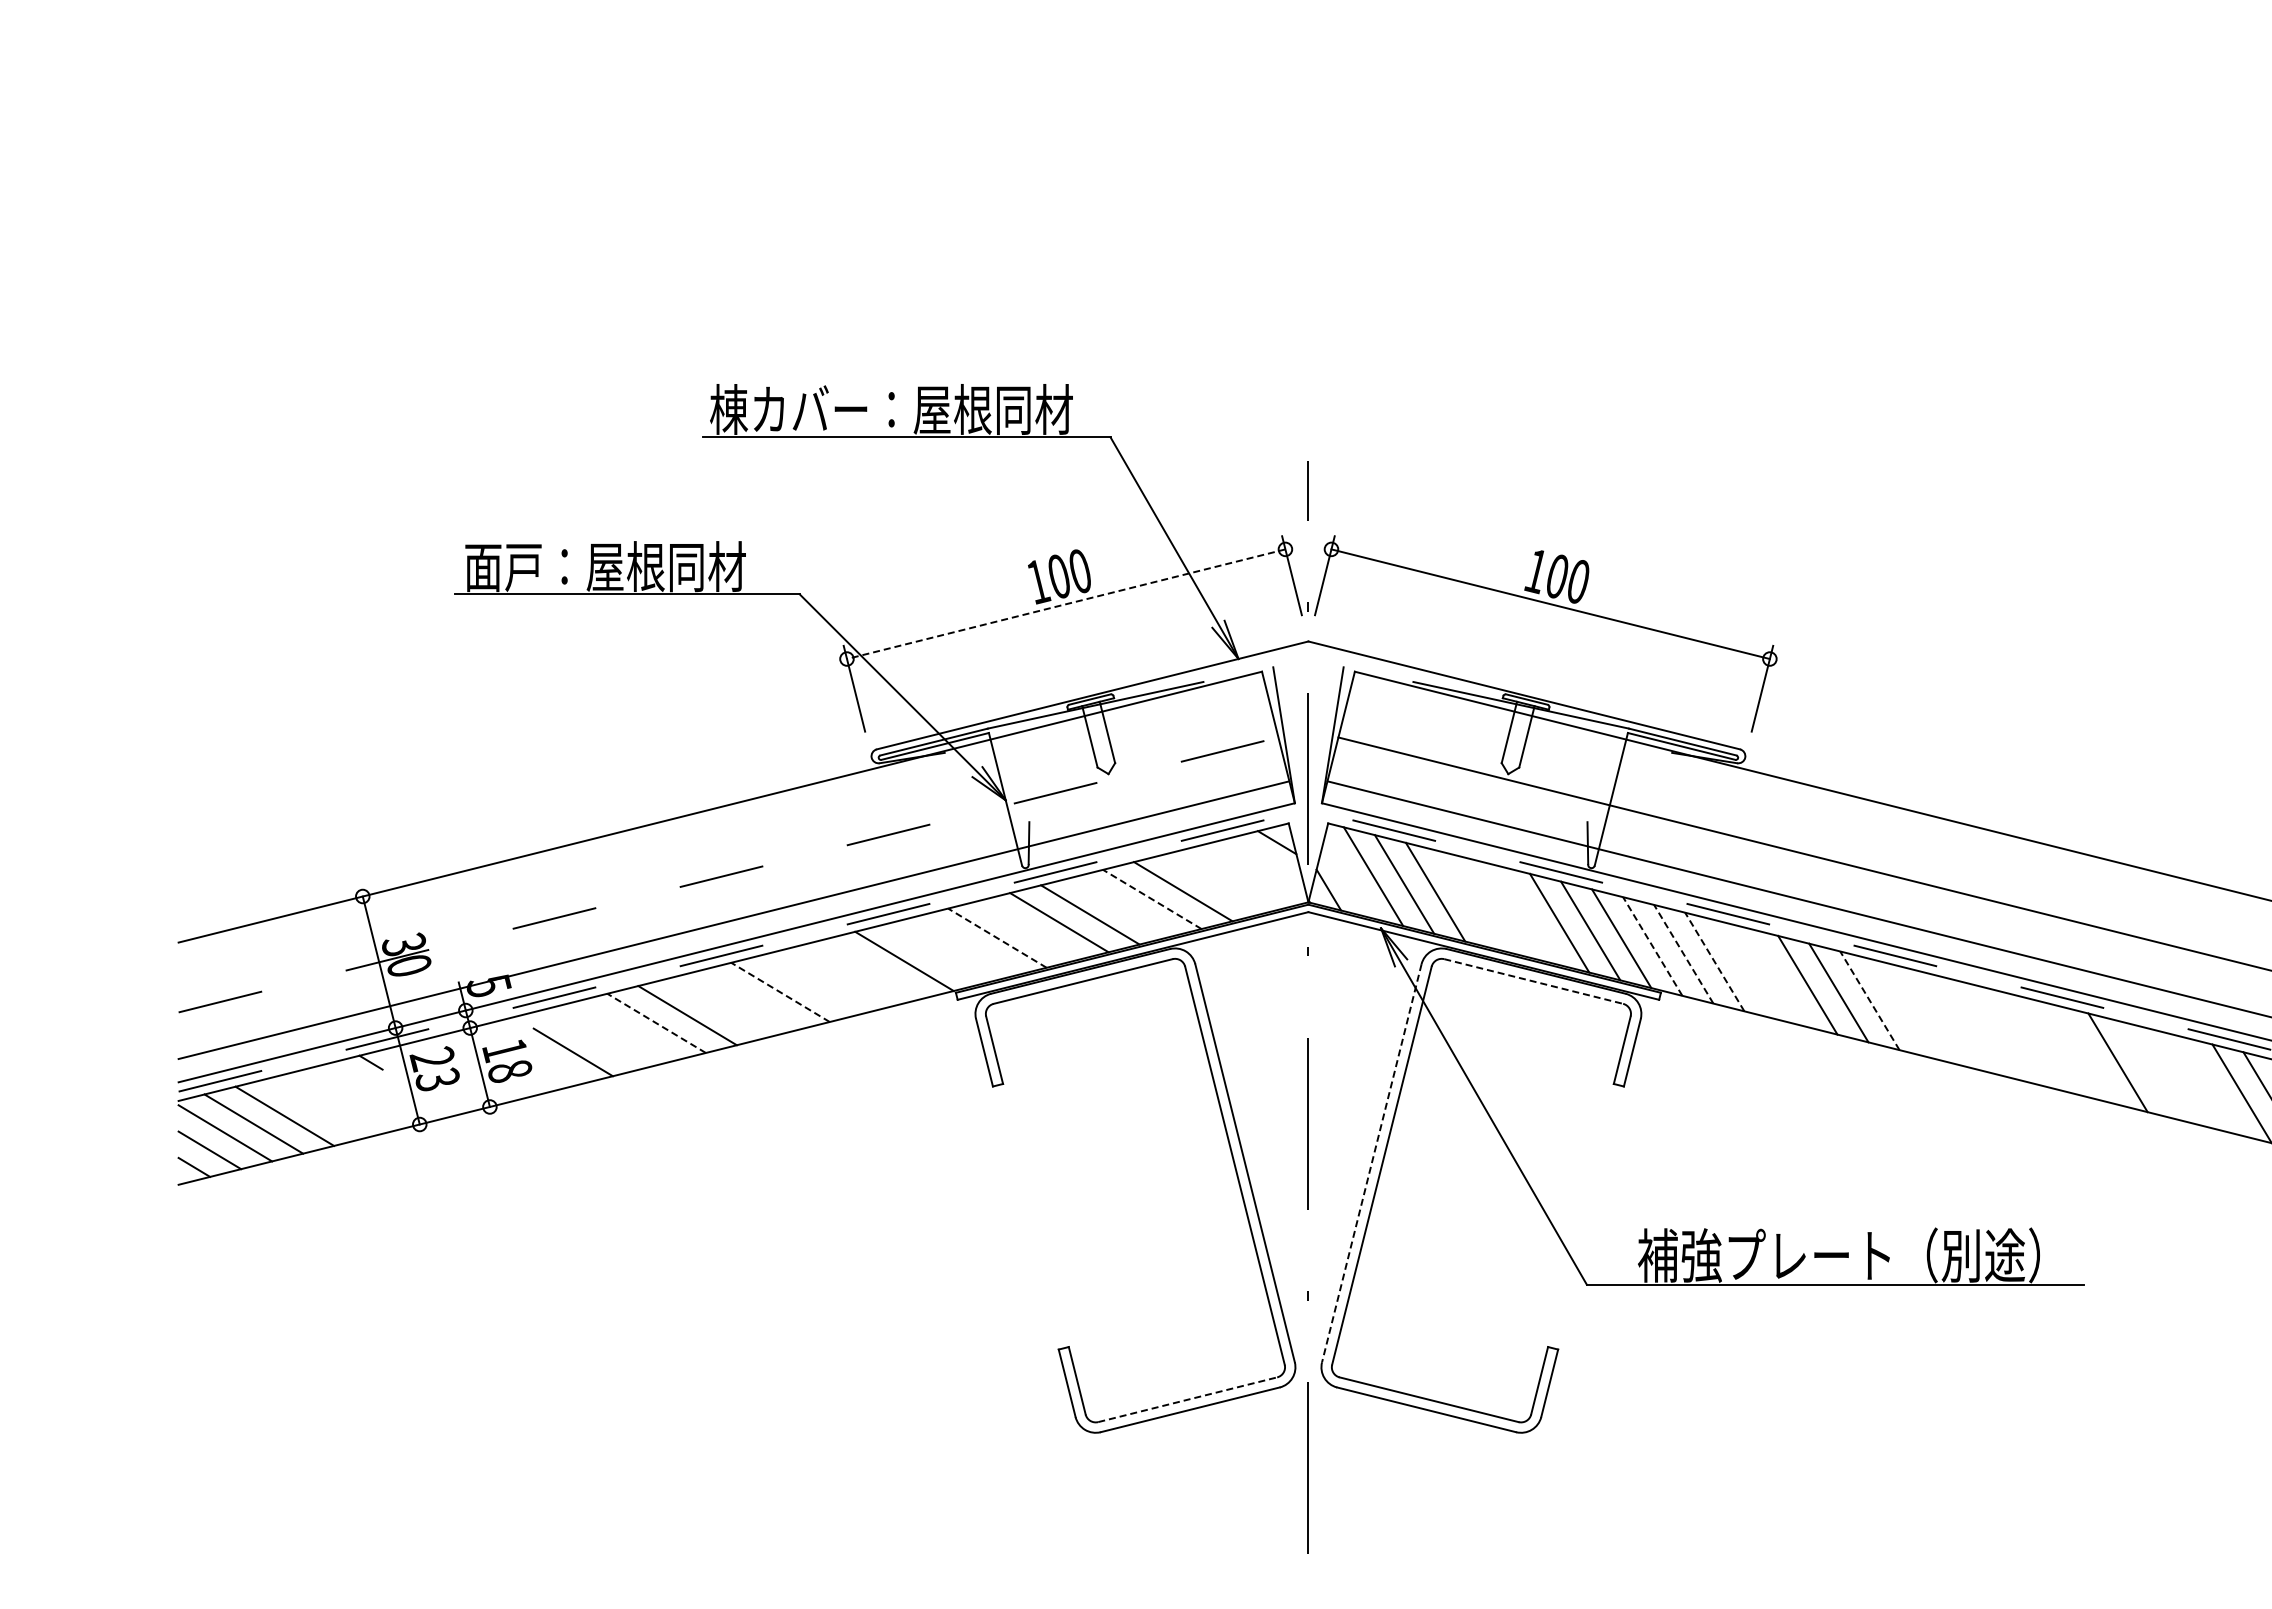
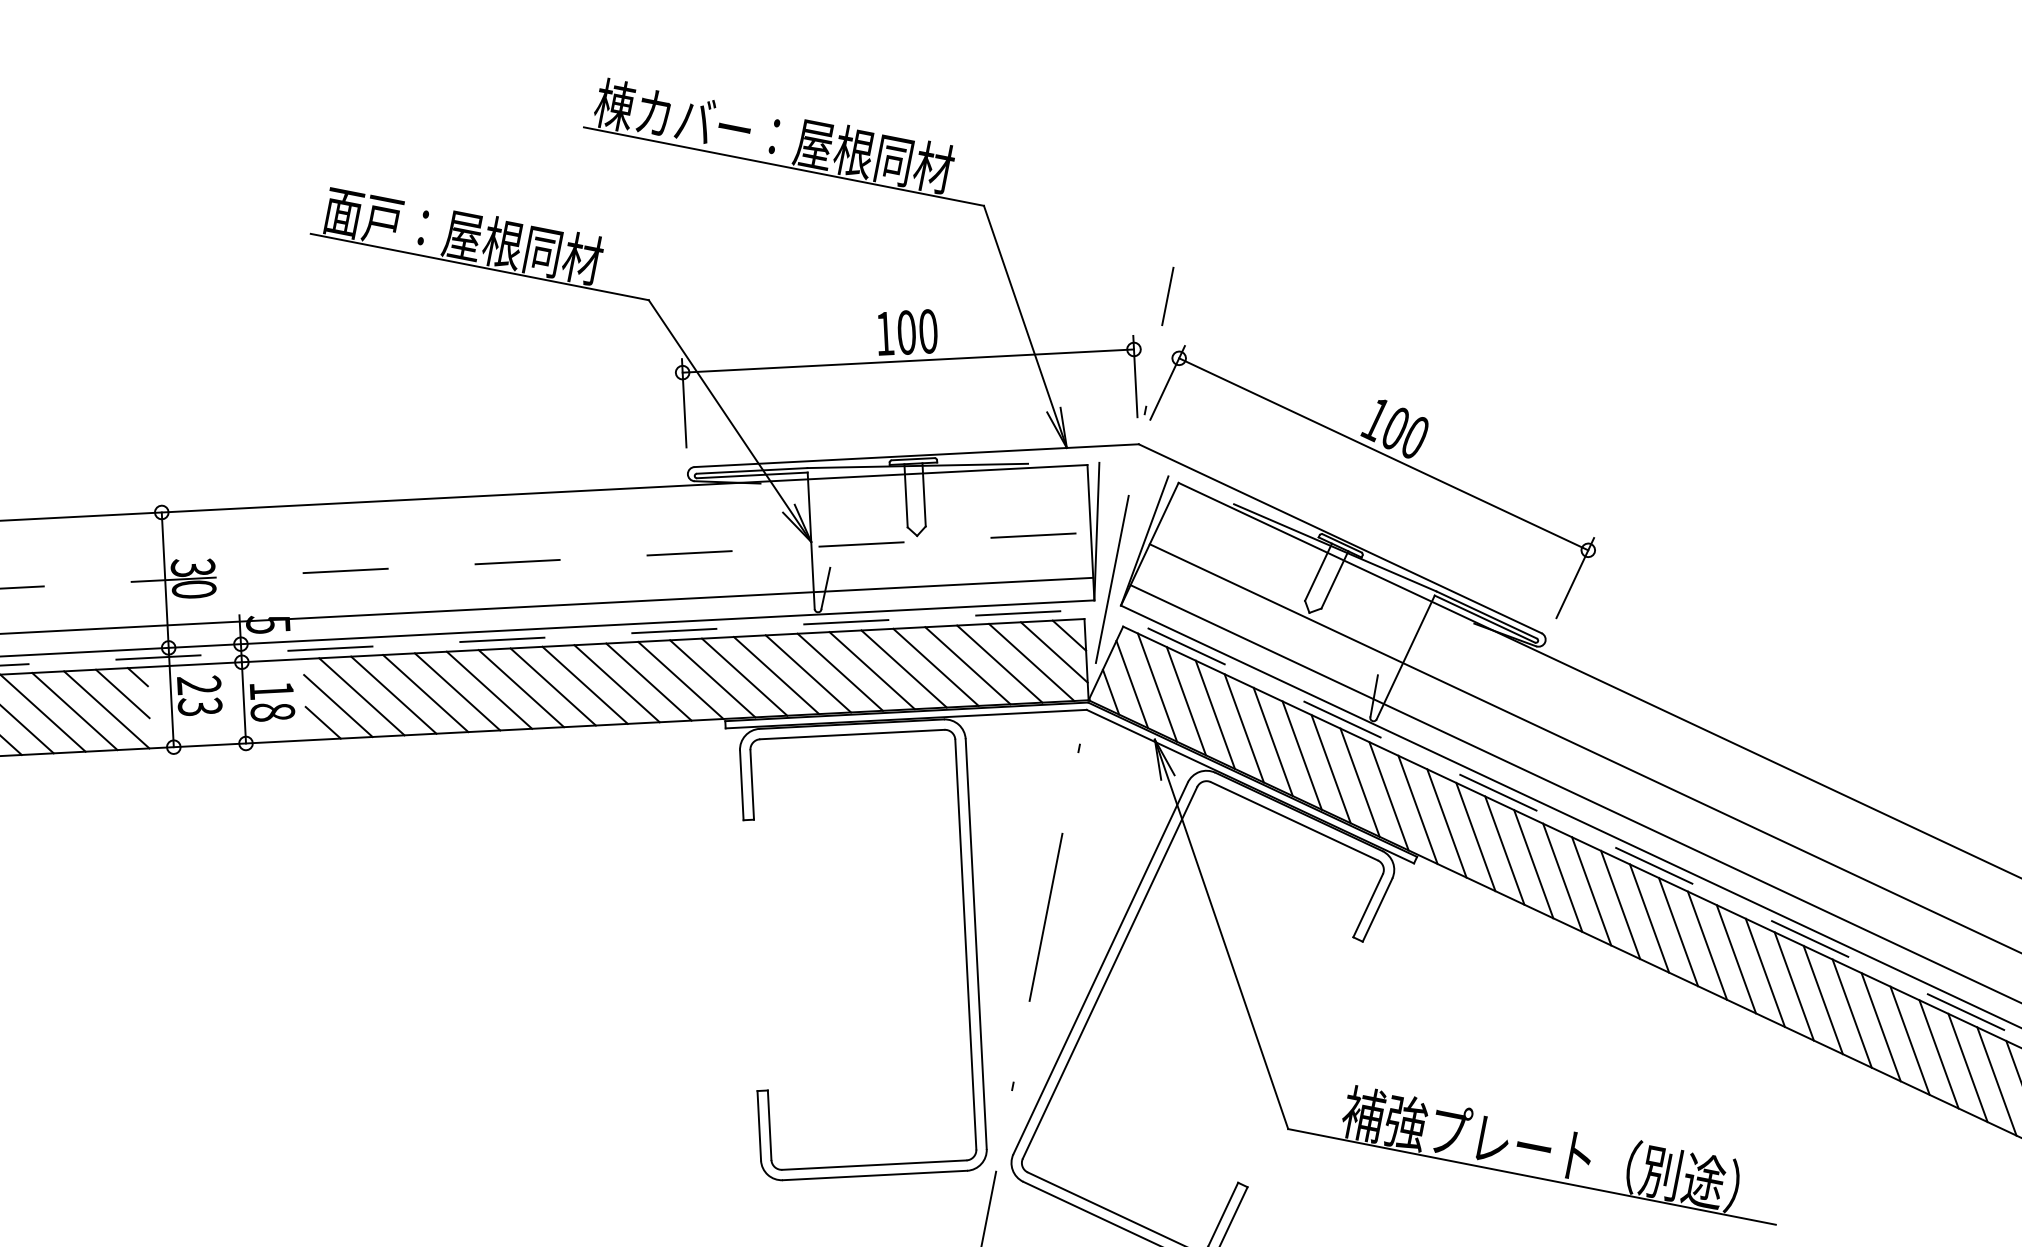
line: (1066, 604) -> (908, 361), dashed -> solid
line: (1265, 861) -> (1054, 651), added
line: (1245, 875) -> (1032, 661), added
line: (1348, 878) -> (1132, 684), added
line: (1214, 883) -> (1000, 663), added
line: (1151, 899) -> (935, 667), dashed -> solid
line: (1466, 899) -> (1244, 727), added
line: (1121, 906) -> (904, 668), added
line: (1497, 907) -> (1273, 741), added
line: (1528, 915) -> (1302, 755), added
line: (1028, 930) -> (808, 673), added
line: (996, 937) -> (775, 674), dashed -> solid
line: (966, 945) -> (744, 676), added
line: (1652, 946) -> (1417, 809), dashed -> solid
line: (935, 953) -> (712, 678), added
line: (1683, 954) -> (1446, 823), dashed -> solid
line: (1714, 962) -> (1475, 837), dashed -> solid
line: (873, 968) -> (649, 681), added
line: (1745, 969) -> (1504, 850), added
line: (842, 976) -> (617, 683), added
line: (1776, 977) -> (1533, 864), added
line: (1534, 981) -> (1295, 821), dashed -> solid
line: (811, 984) -> (585, 685), added
line: (780, 992) -> (553, 687), dashed -> solid
line: (749, 999) -> (521, 687), added
line: (1869, 1000) -> (1620, 904), dashed -> solid
line: (718, 1007) -> (489, 689), added
line: (1900, 1008) -> (1649, 918), added
line: (1931, 1015) -> (1678, 931), added
line: (656, 1023) -> (425, 693), dashed -> solid
line: (1962, 1023) -> (1707, 945), added
line: (625, 1030) -> (393, 694), added
line: (1993, 1031) -> (1736, 958), added
line: (594, 1038) -> (361, 696), added
line: (2024, 1039) -> (1764, 972), added
line: (2055, 1046) -> (1793, 985), added
line: (2086, 1054) -> (1822, 999), added
line: (2148, 1070) -> (1880, 1026), added
line: (561, 1071) -> (323, 722), added
line: (2179, 1078) -> (1909, 1040), added
line: (359, 1081) -> (122, 693), added
line: (2210, 1085) -> (1938, 1053), added
line: (346, 1100) -> (106, 709), added
line: (315, 1108) -> (74, 711), added
line: (1371, 1163) -> (1100, 968), dashed -> solid
line: (1188, 1399) -> (875, 1165), dashed -> solid

